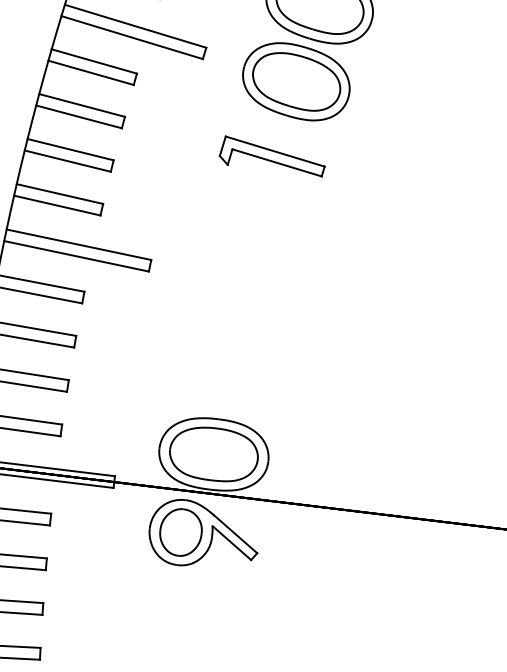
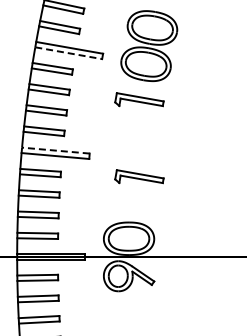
line: (131, 38) -> (68, 53), solid -> dashed
line: (78, 244) -> (55, 150), solid -> dashed
part: (252, 322) -> (139, 176), added

